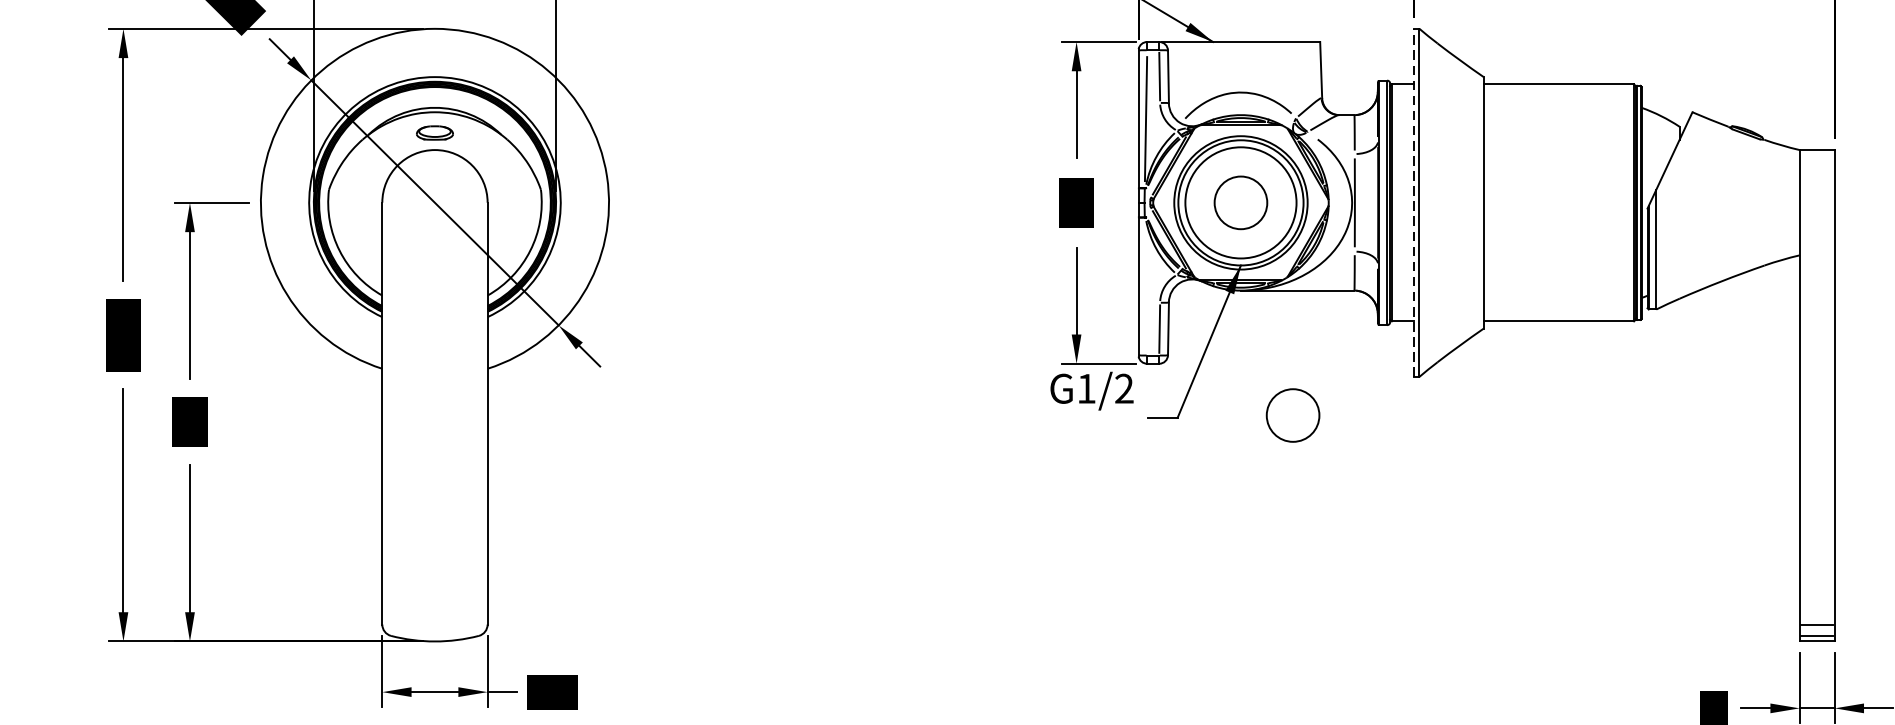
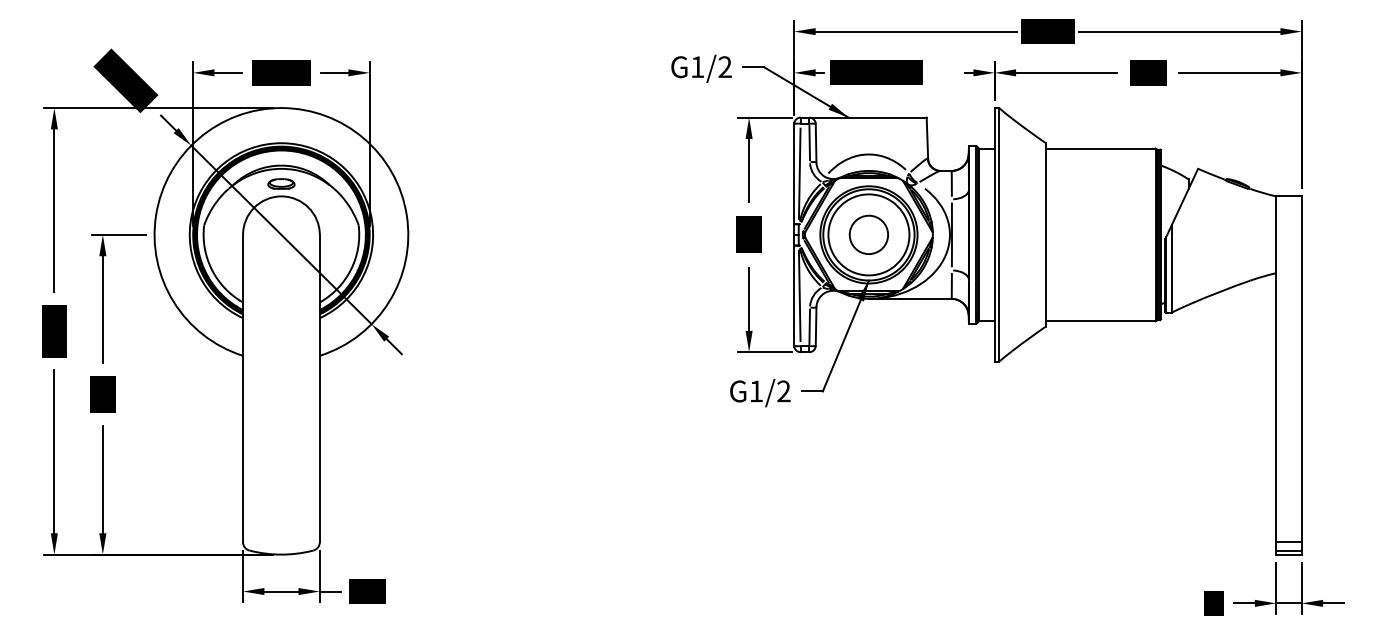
line: (1413, 202) -> (994, 234), dashed -> solid
line: (1145, 286) -> (799, 295), added
text: (1092, 391) -> (760, 393), moved
circle: (1292, 414) -> (906, 389), removed

